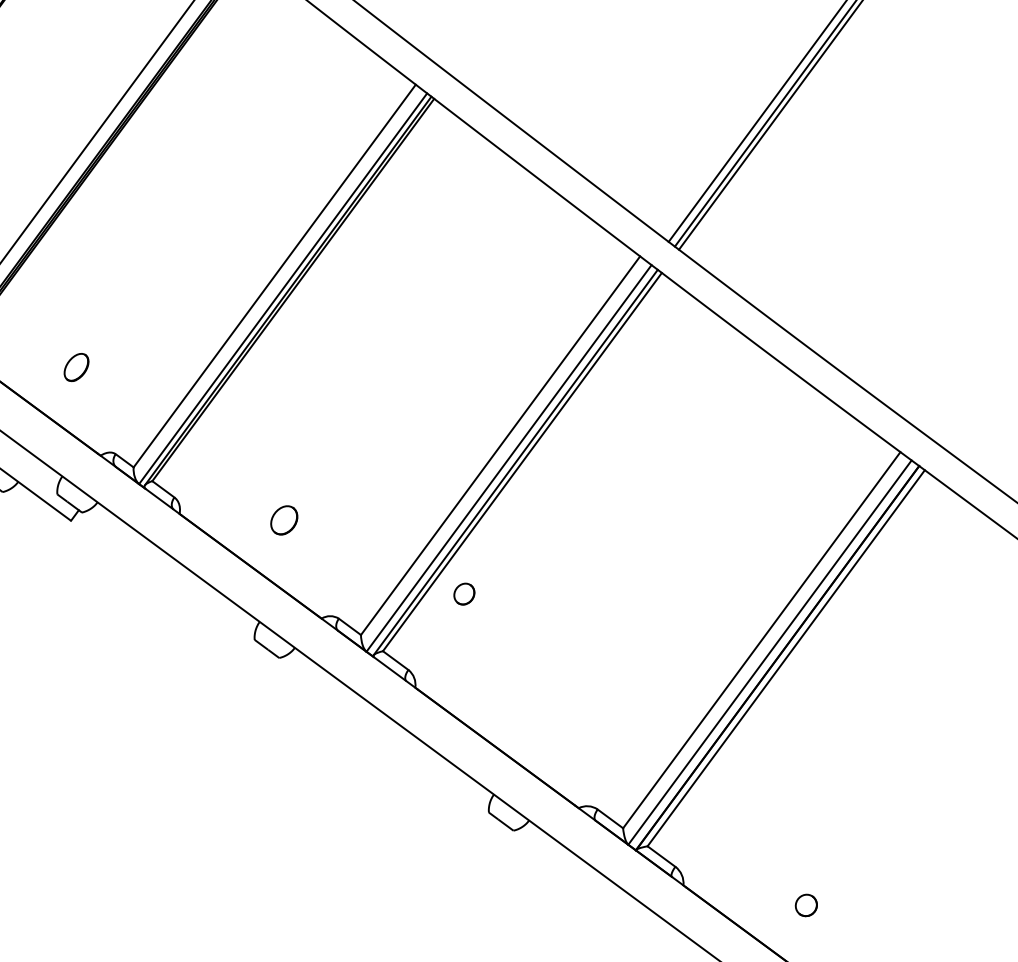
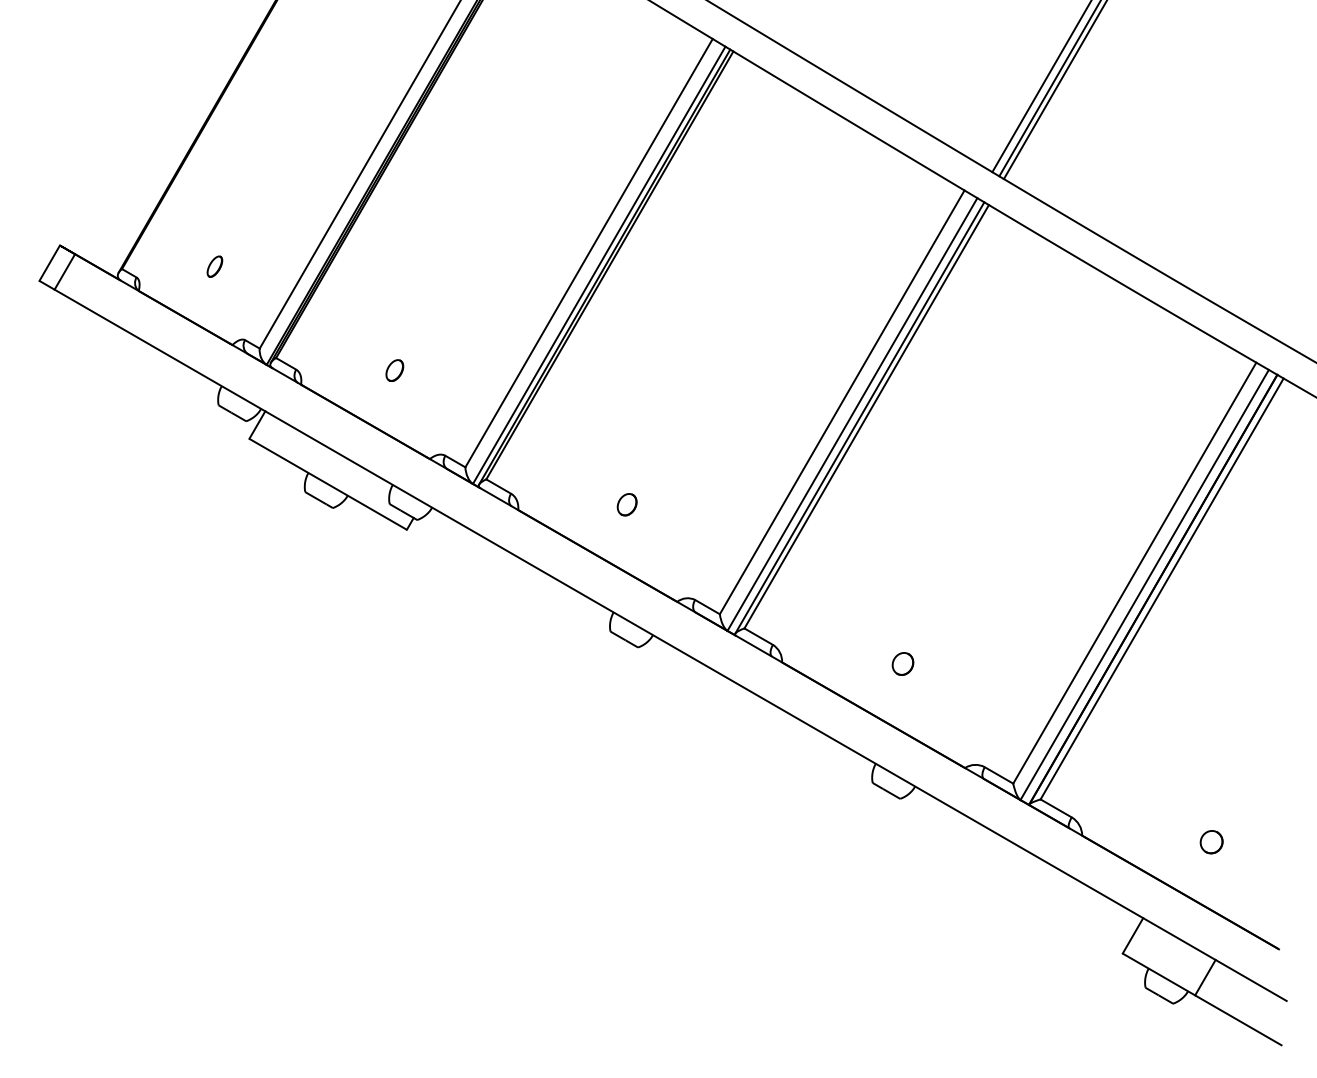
part: (76, 367) -> (394, 370), size x0.71
part: (283, 520) -> (626, 504), size x0.71
part: (463, 593) -> (902, 663), moved

